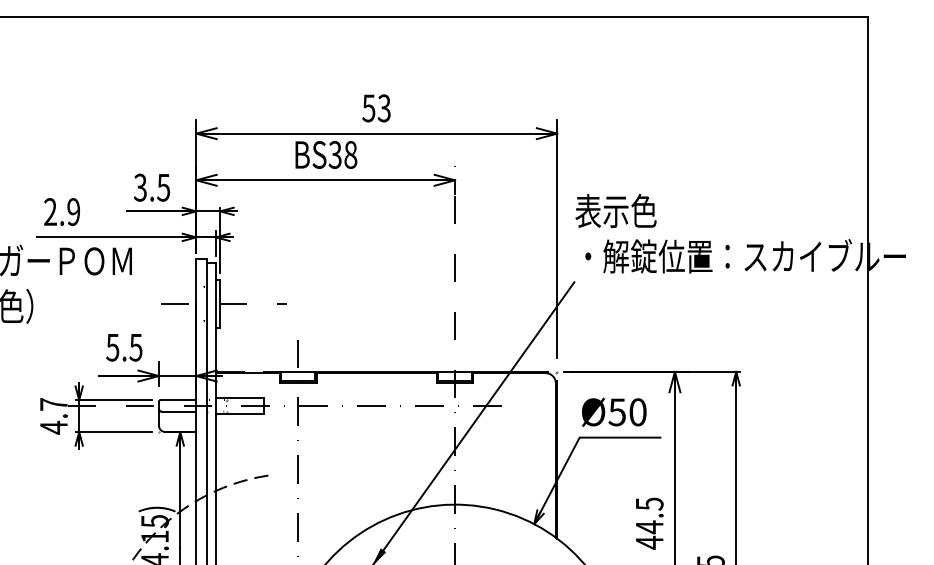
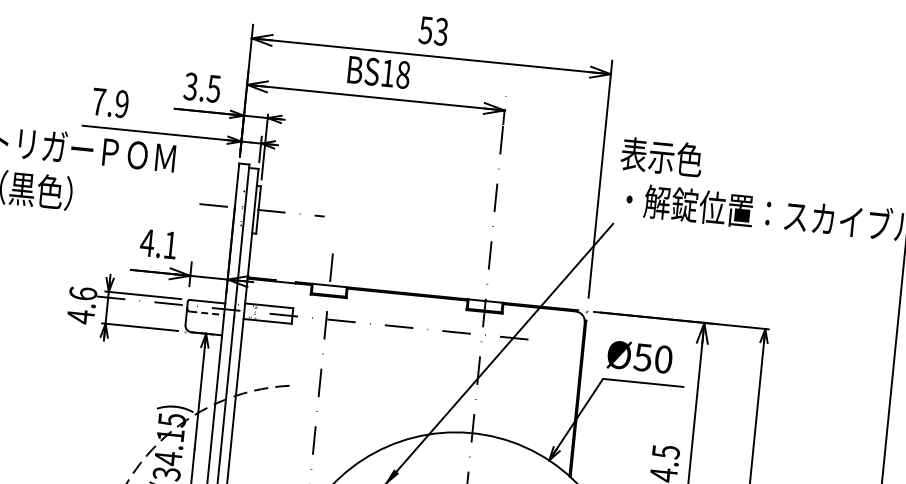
text: (334, 154) -> (387, 72), BS38 -> BS18
text: (50, 211) -> (98, 101), 2.9 -> 7.9
text: (123, 347) -> (158, 243), 5.5 -> 4.1
text: (53, 404) -> (82, 293), 4.7 -> 4.6
line: (179, 411) -> (207, 313), solid -> dashed

